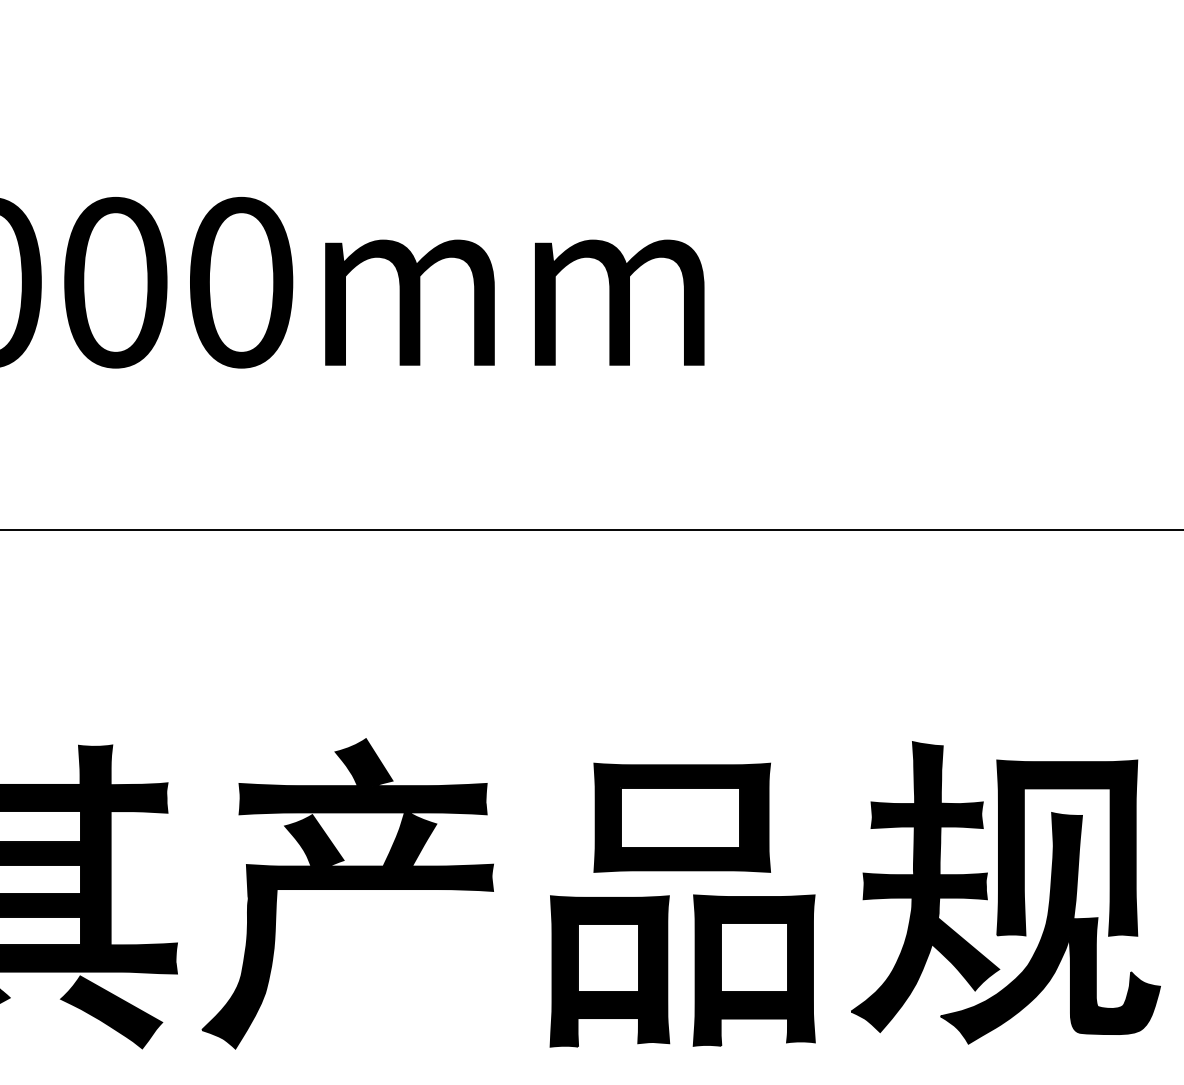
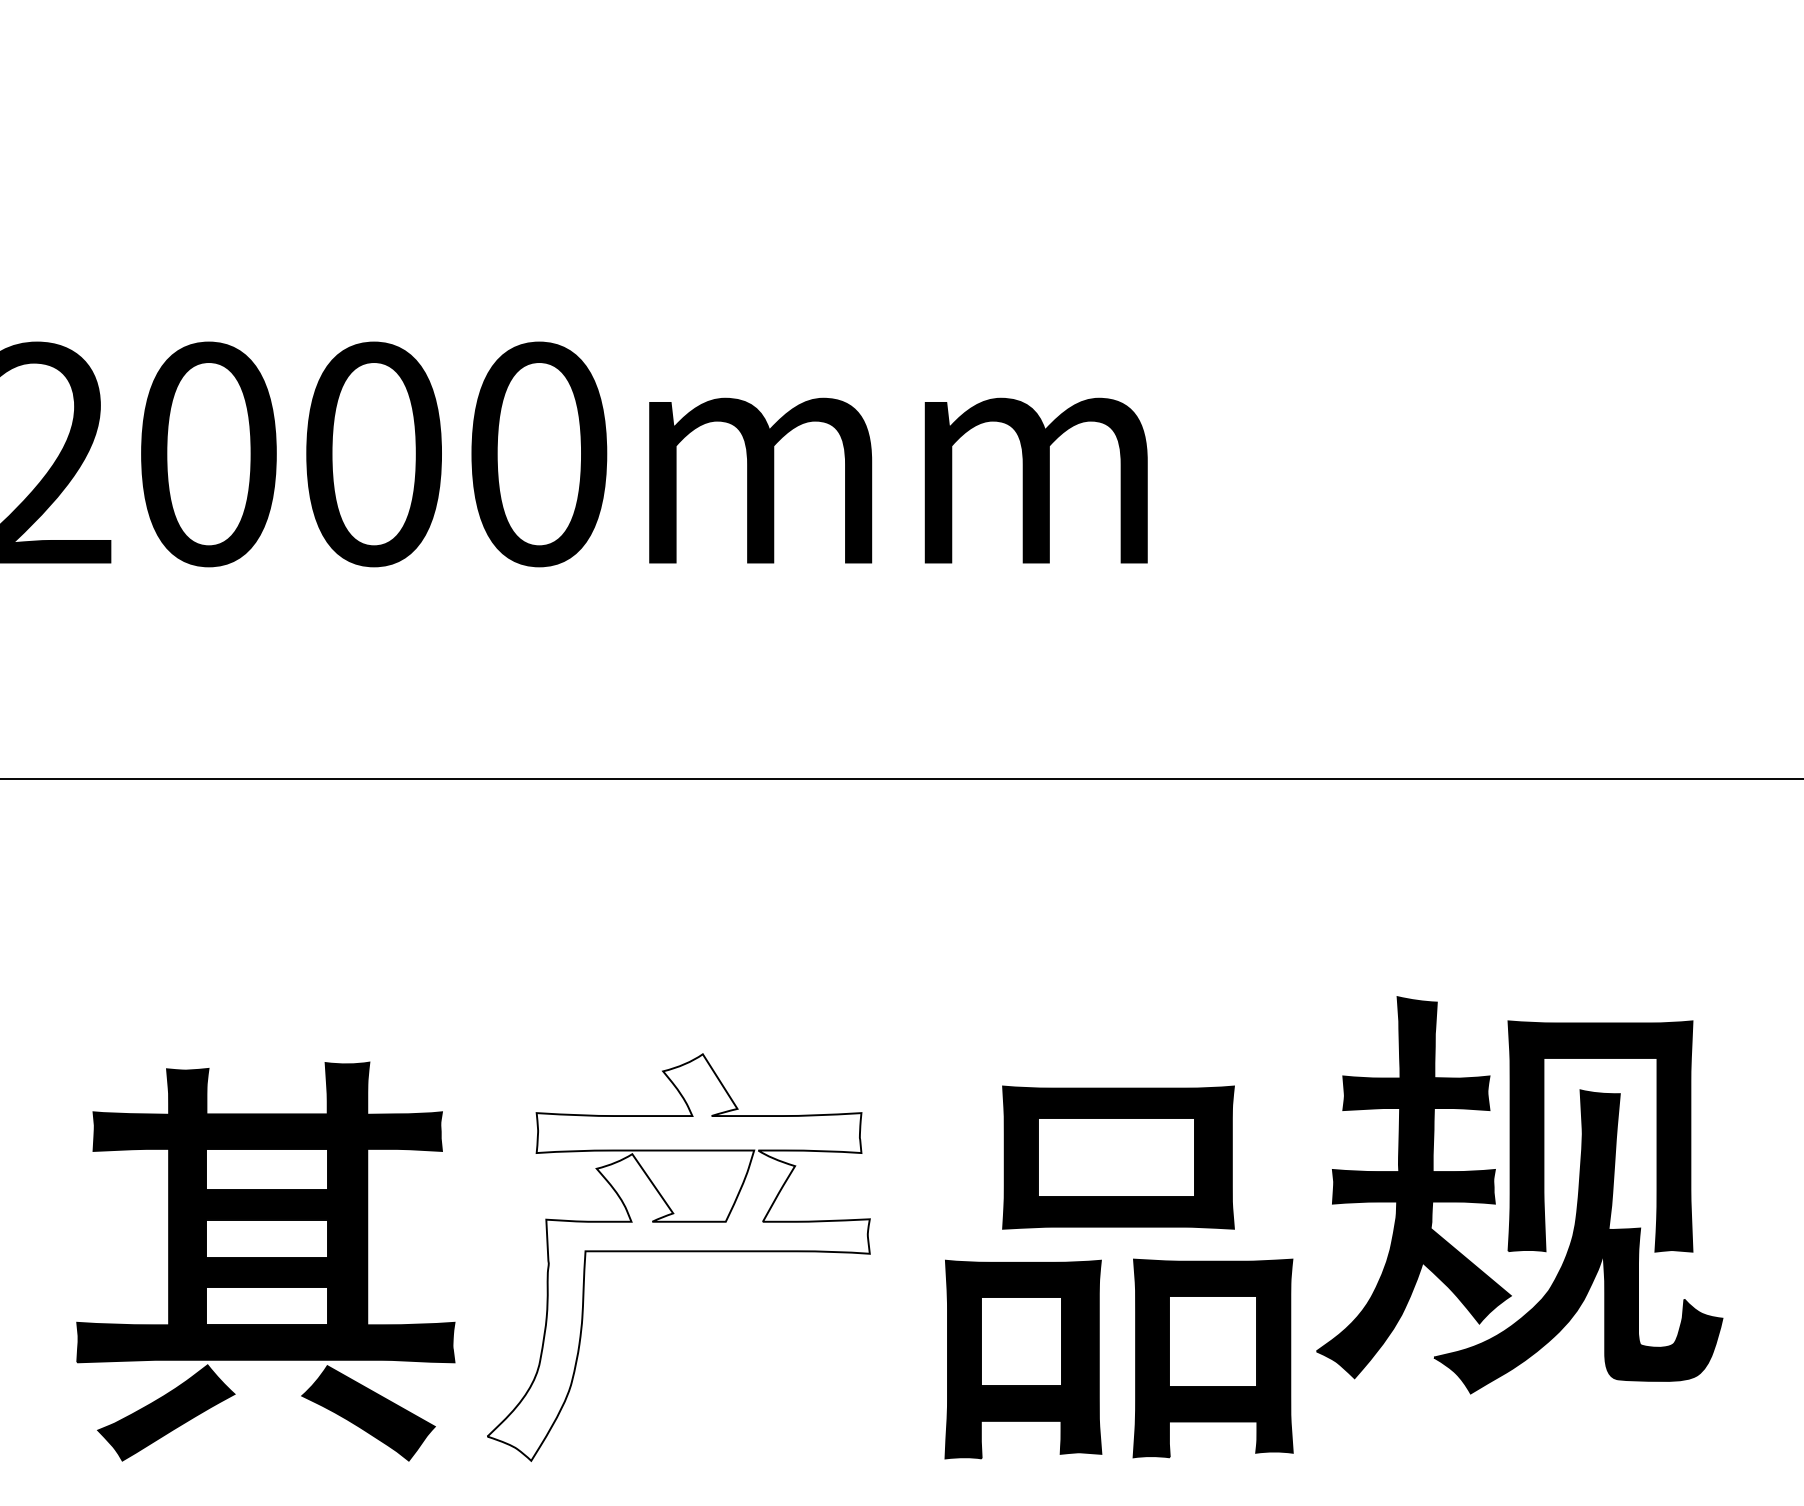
fill: (347, 893) -> (678, 1257), removed
part: (1005, 893) -> (1519, 1195), moved

